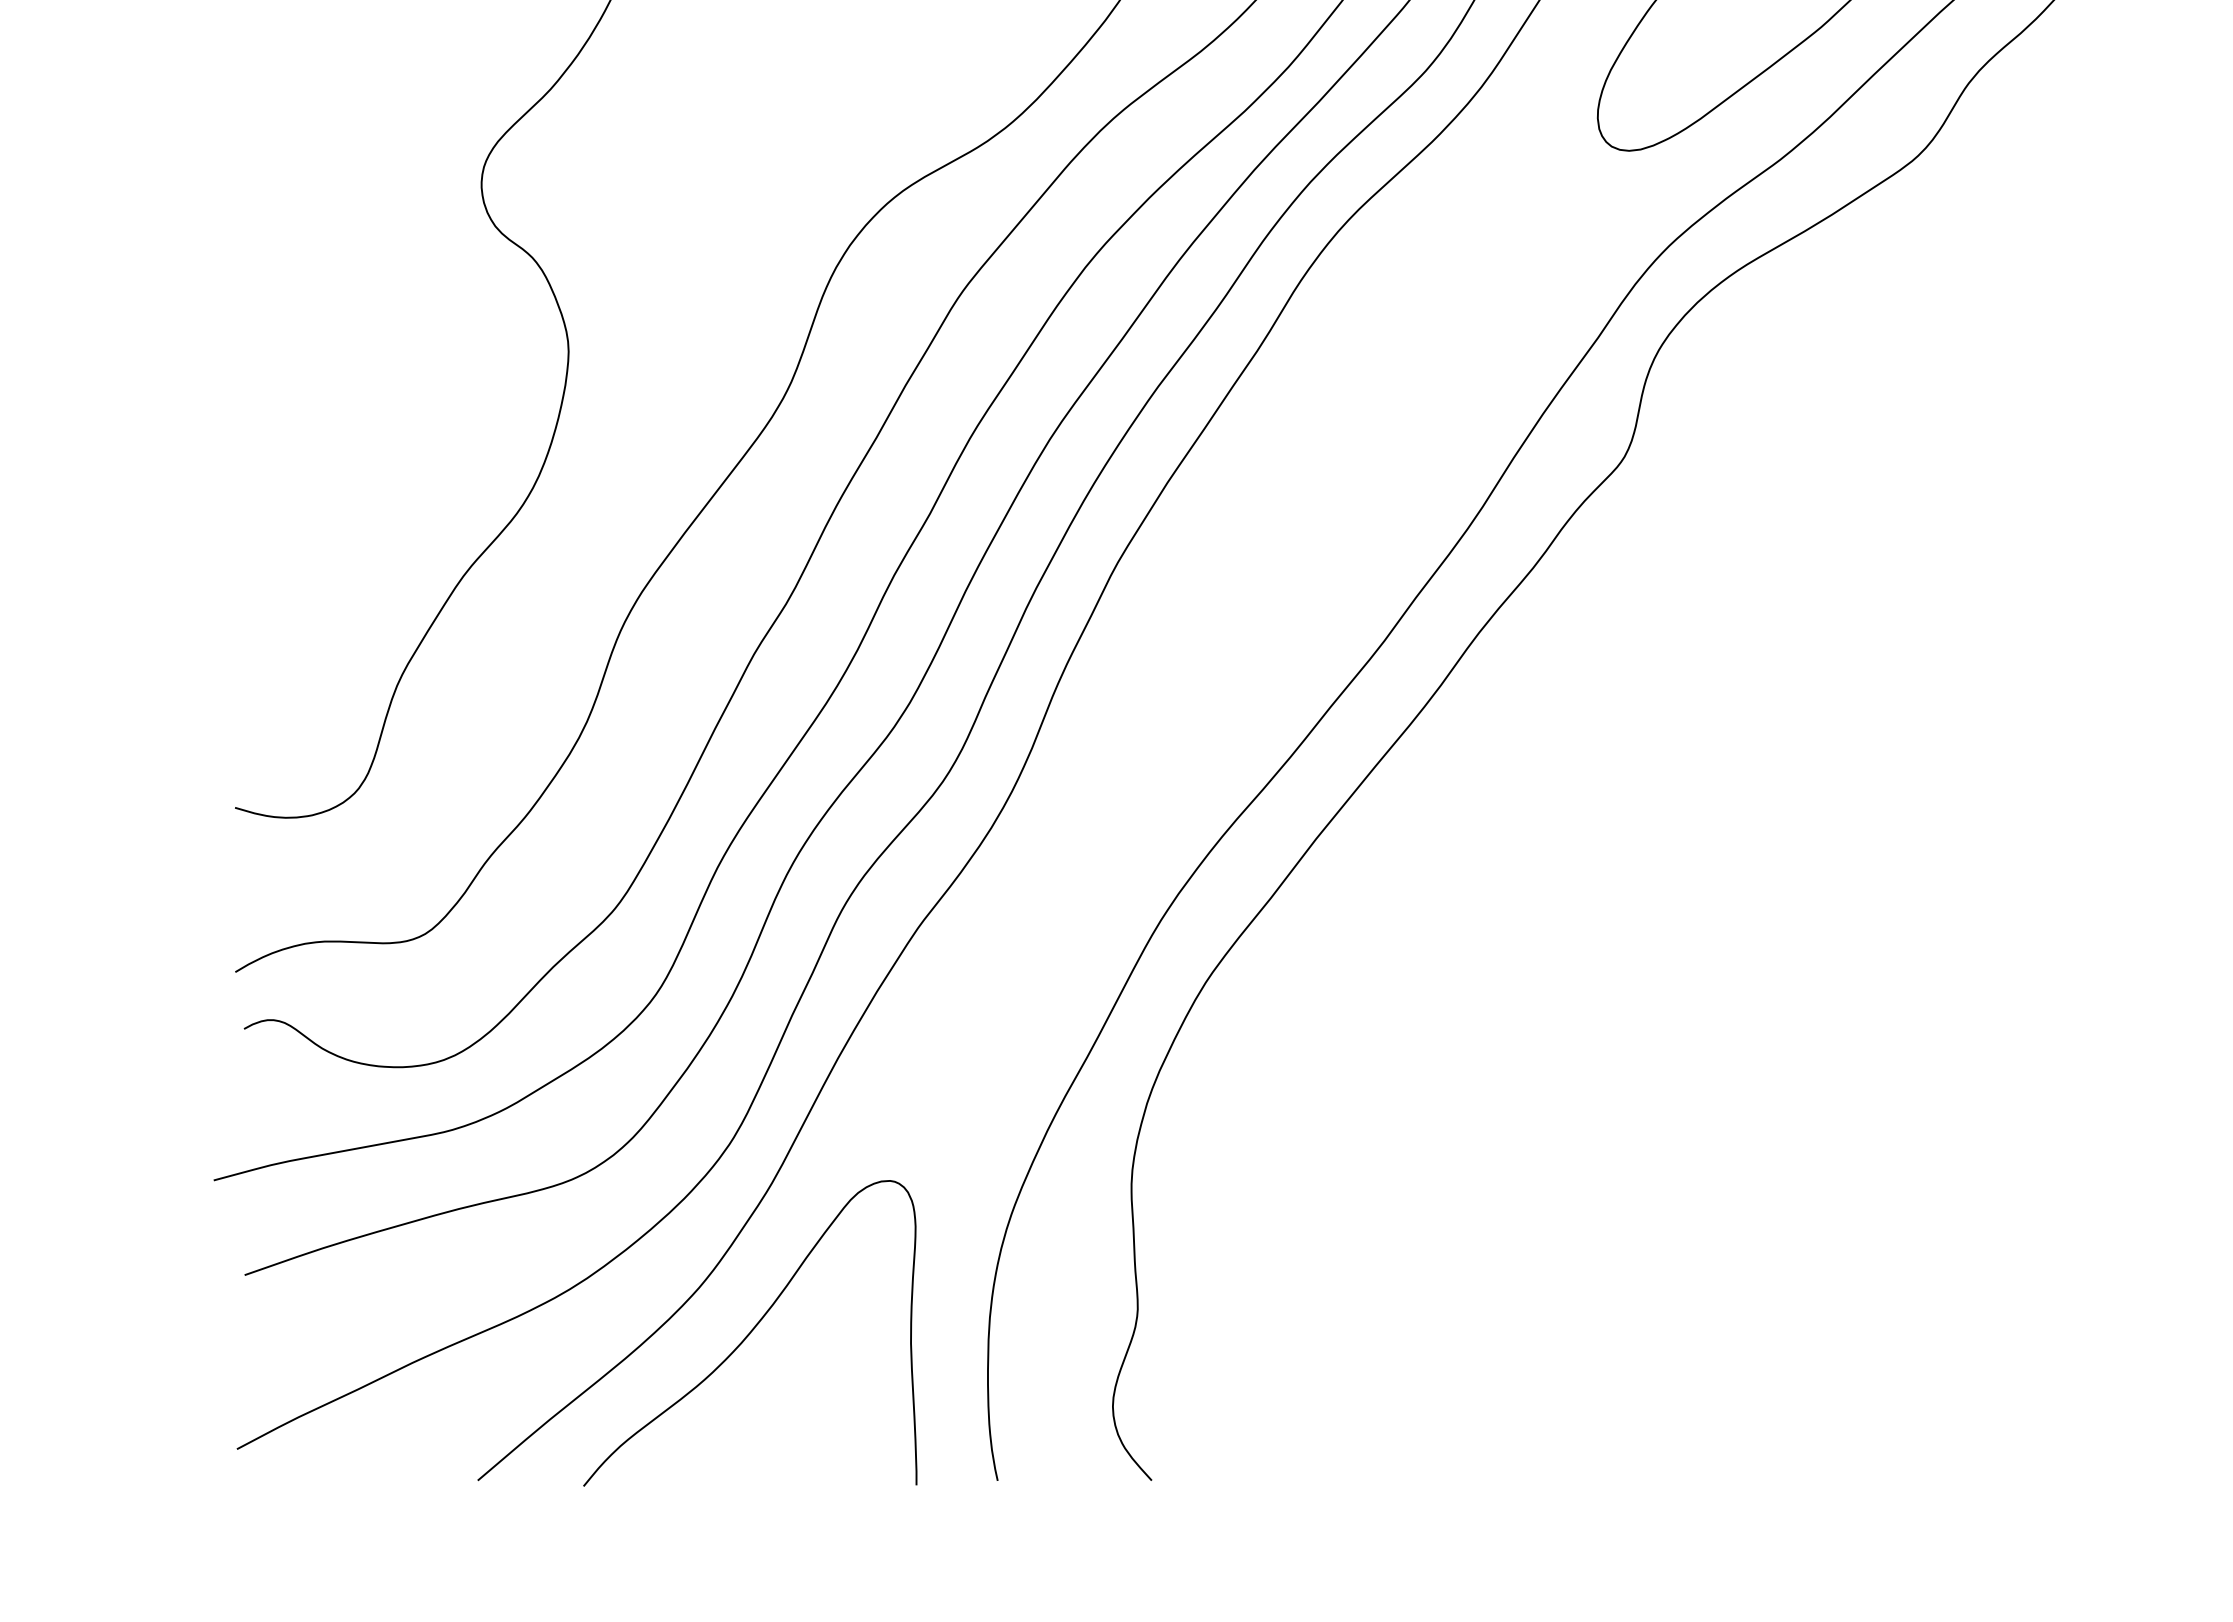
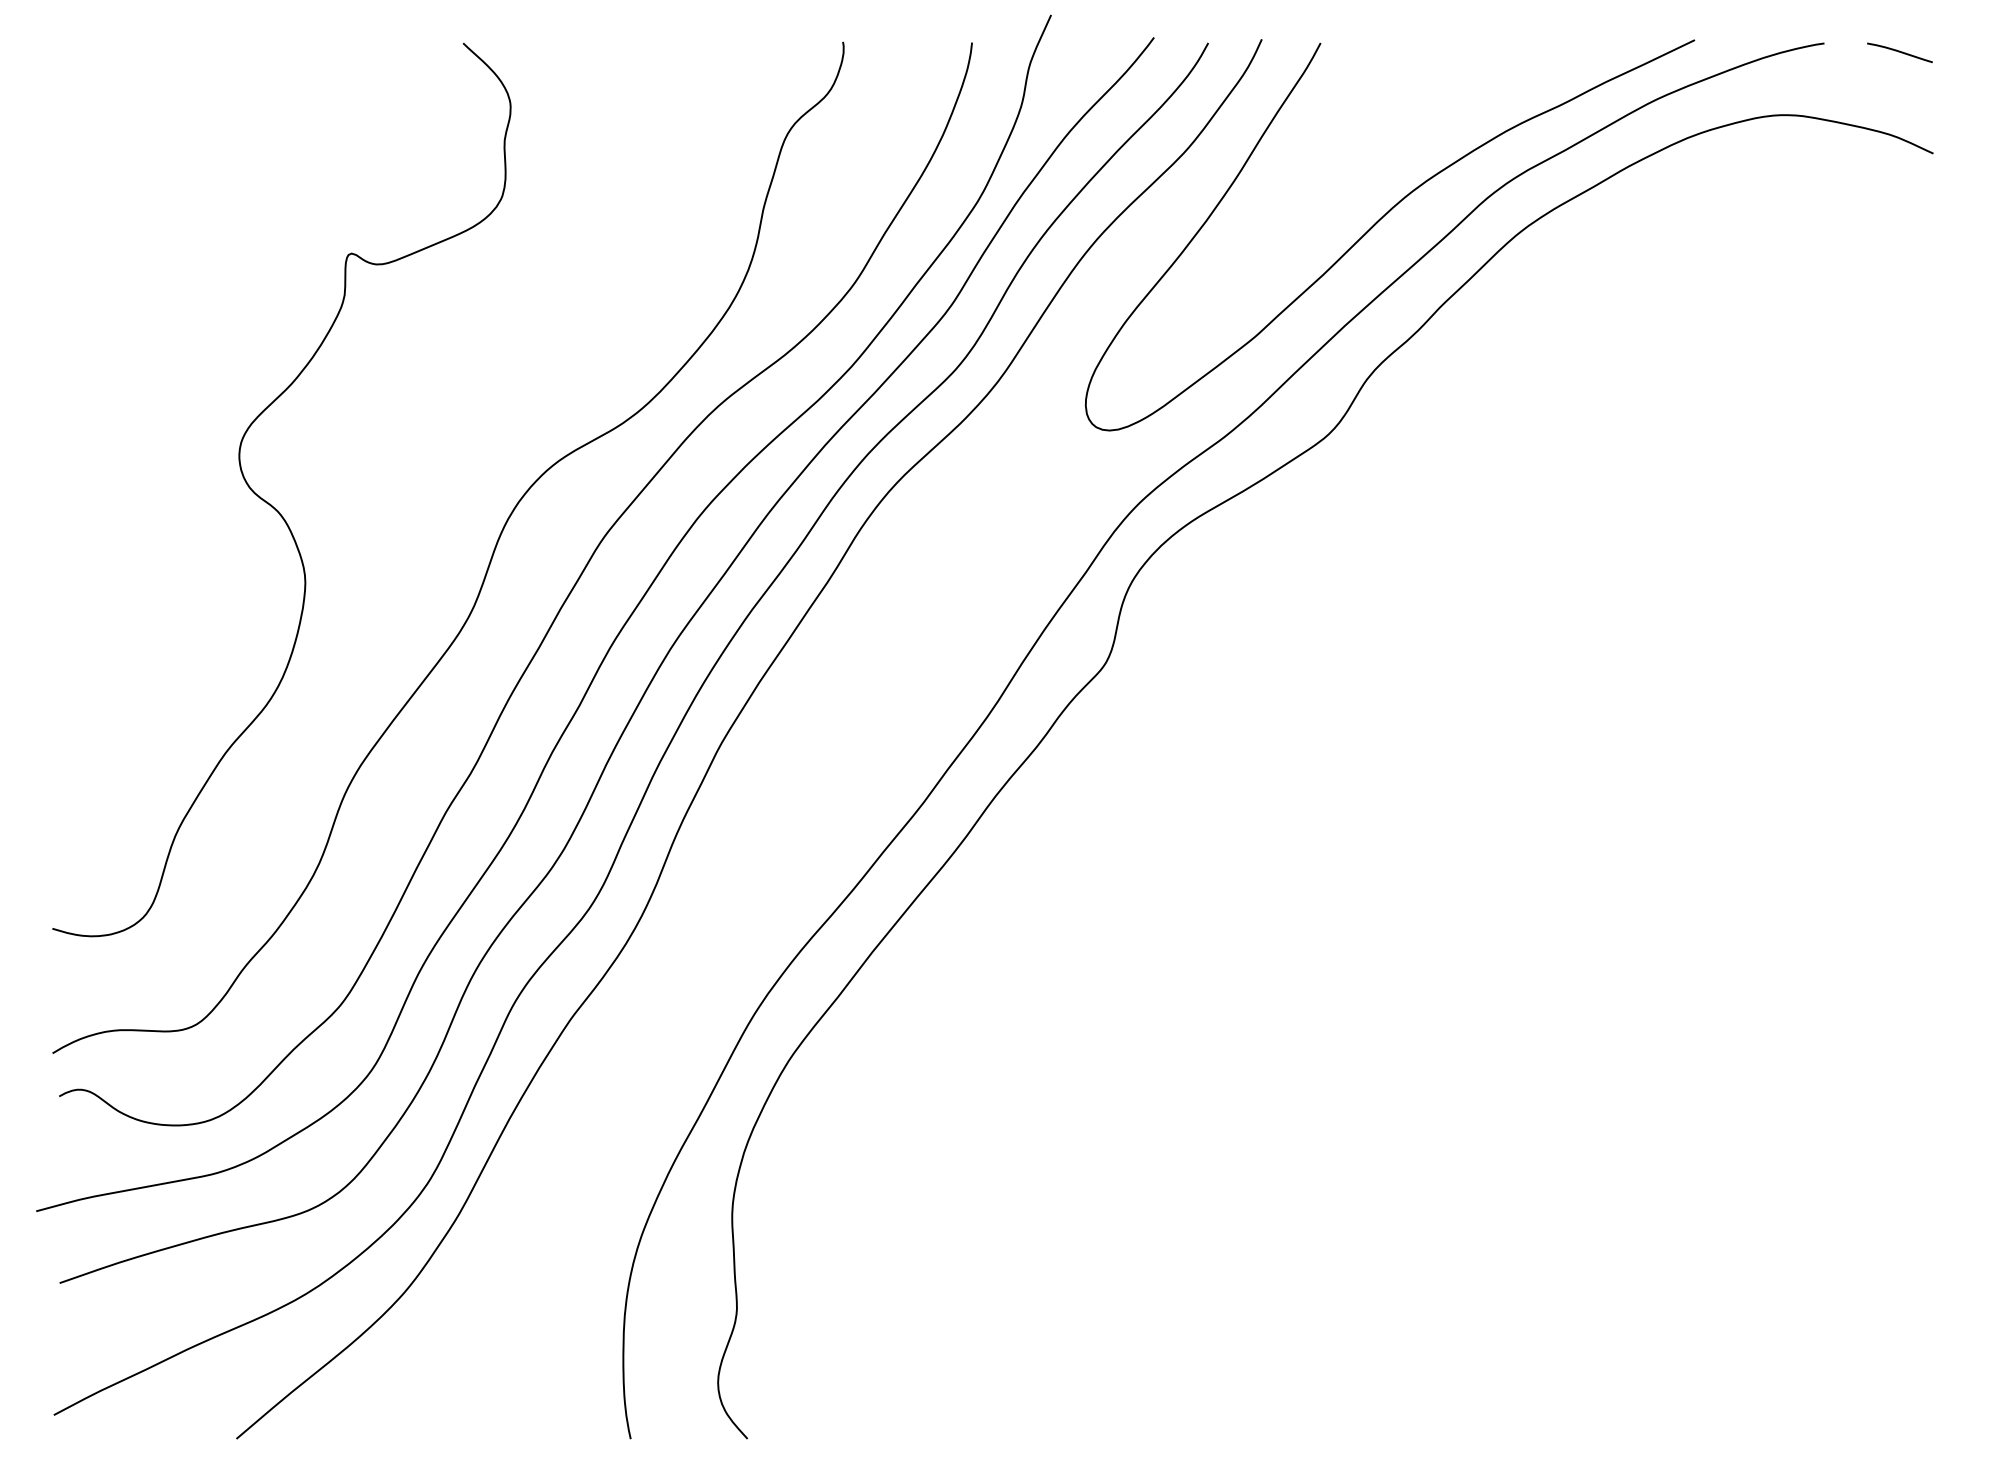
curve: (750, 1332) -> (443, 1326), removed

